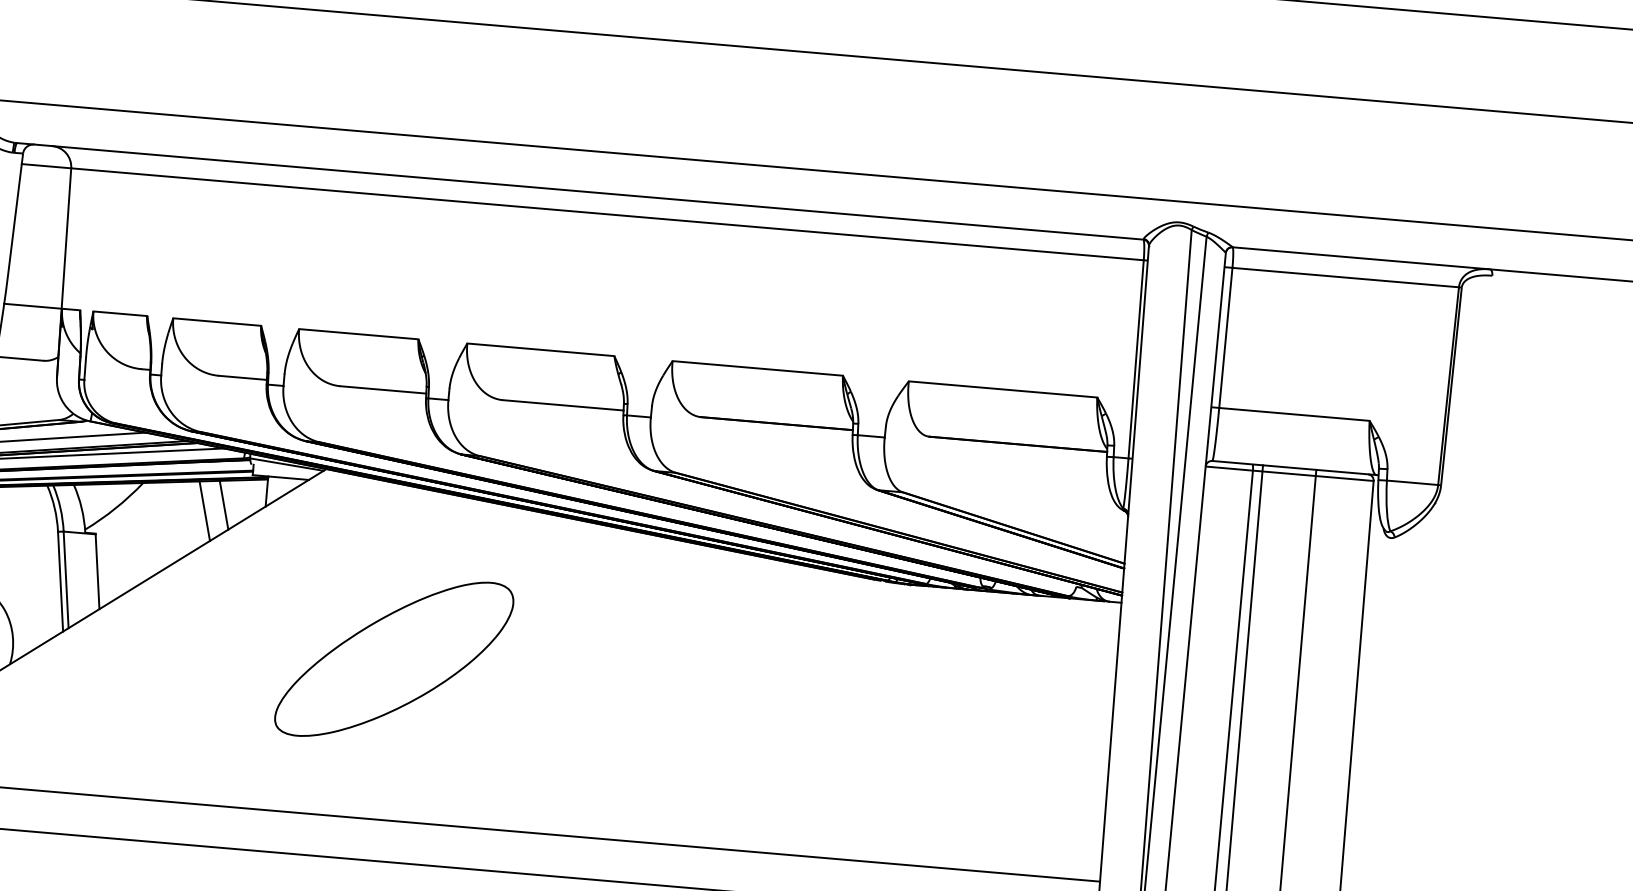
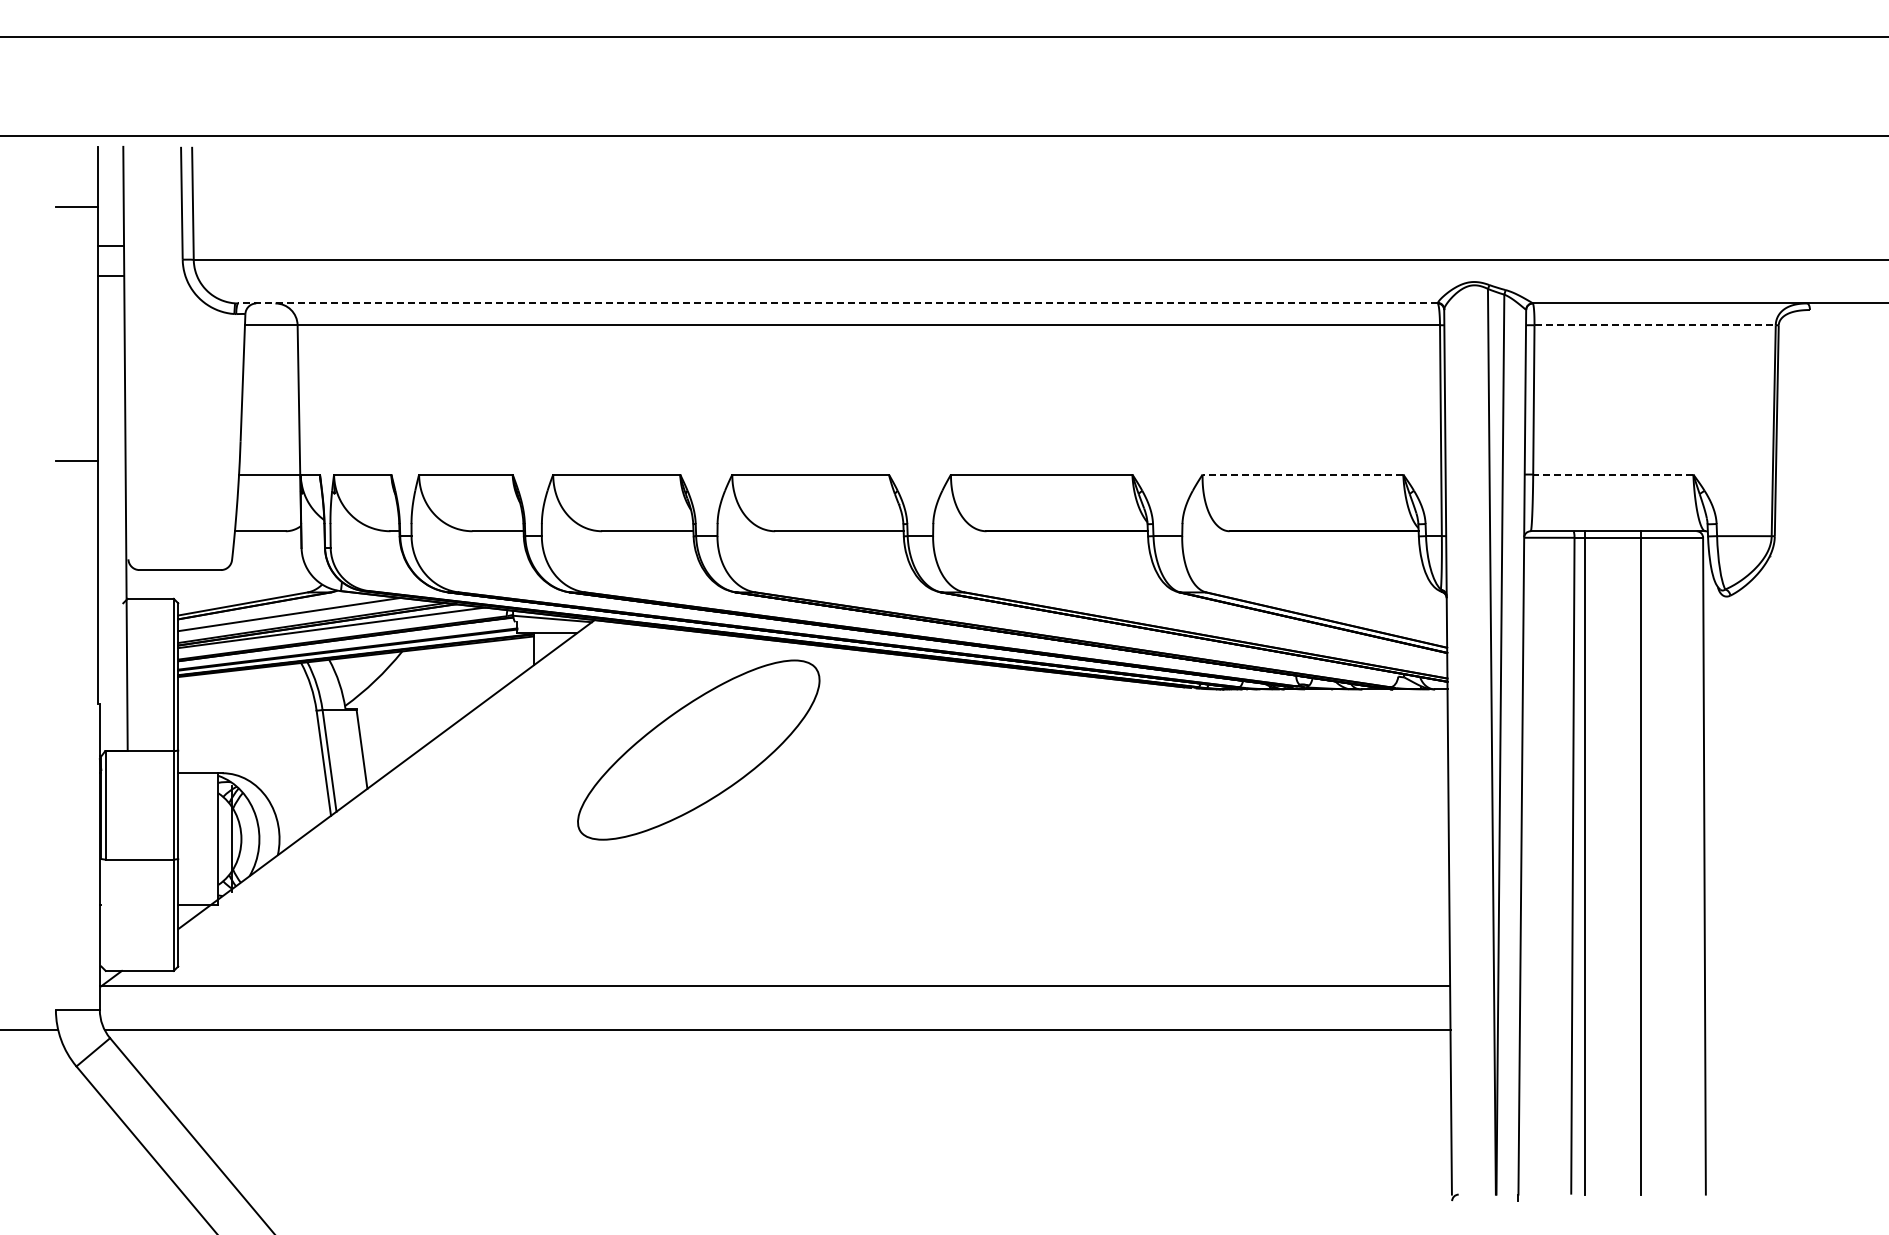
line: (579, 191) -> (837, 303), solid -> dashed
line: (1346, 277) -> (1655, 325), solid -> dashed
line: (1002, 389) -> (1302, 474), solid -> dashed
line: (1293, 414) -> (1612, 474), solid -> dashed
line: (223, 505) -> (489, 667), removed
line: (204, 510) -> (469, 675), removed
part: (394, 658) -> (698, 749), moved

